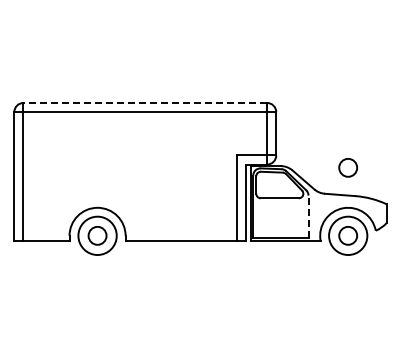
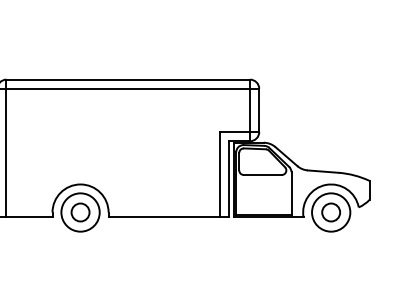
line: (145, 102) -> (128, 79), dashed -> solid
circle: (348, 167) -> (331, 144), removed
line: (308, 216) -> (291, 193), dashed -> solid

